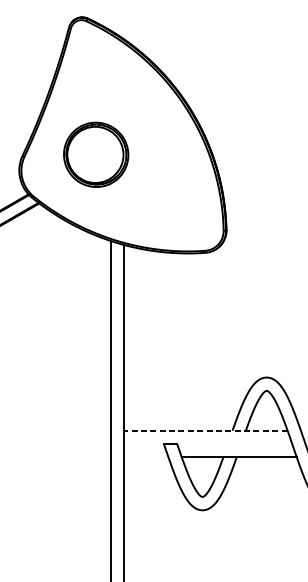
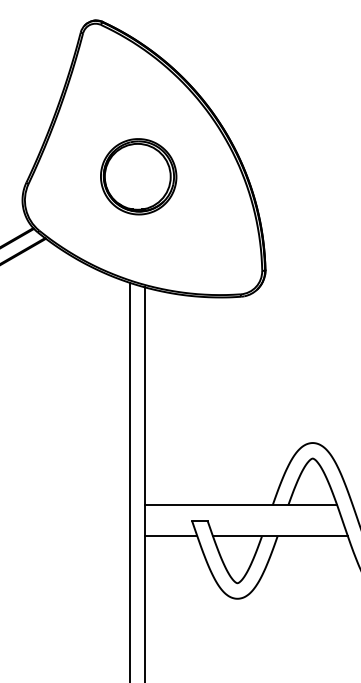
part: (96, 154) -> (138, 176), moved
line: (205, 430) -> (241, 505), dashed -> solid
line: (146, 457) -> (171, 536), added

